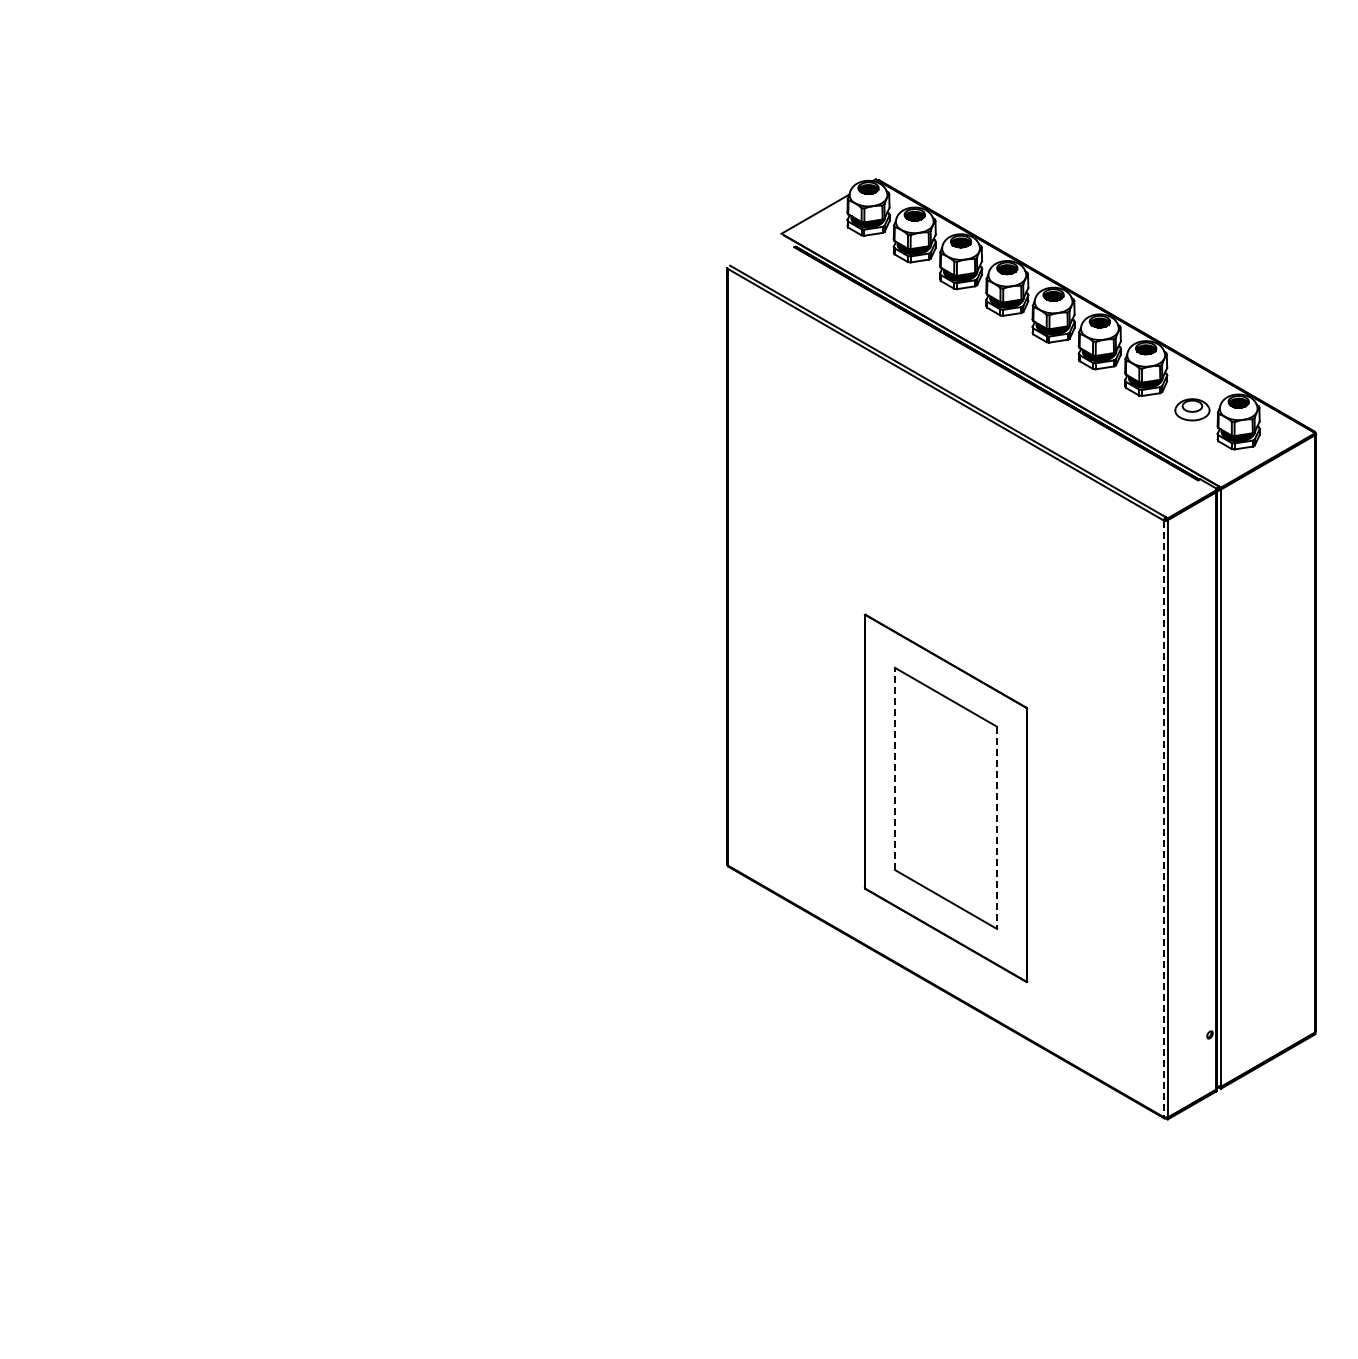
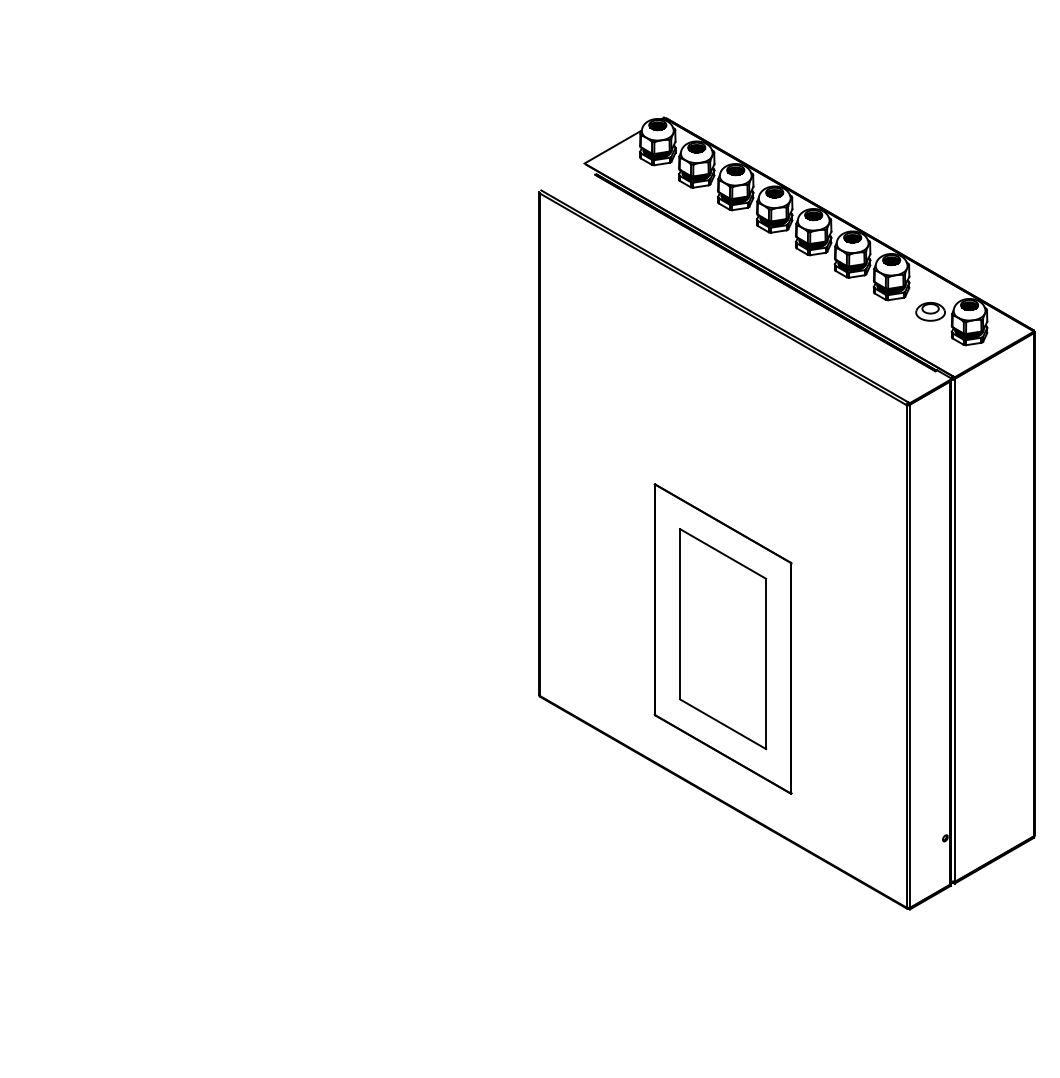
line: (894, 768) -> (679, 613), dashed -> solid
line: (1163, 819) -> (906, 656), dashed -> solid
line: (997, 828) -> (766, 664), dashed -> solid

